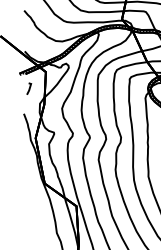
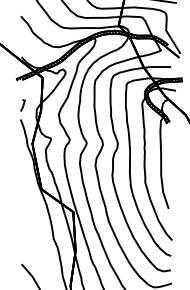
line: (28, 88) -> (22, 105), moved

